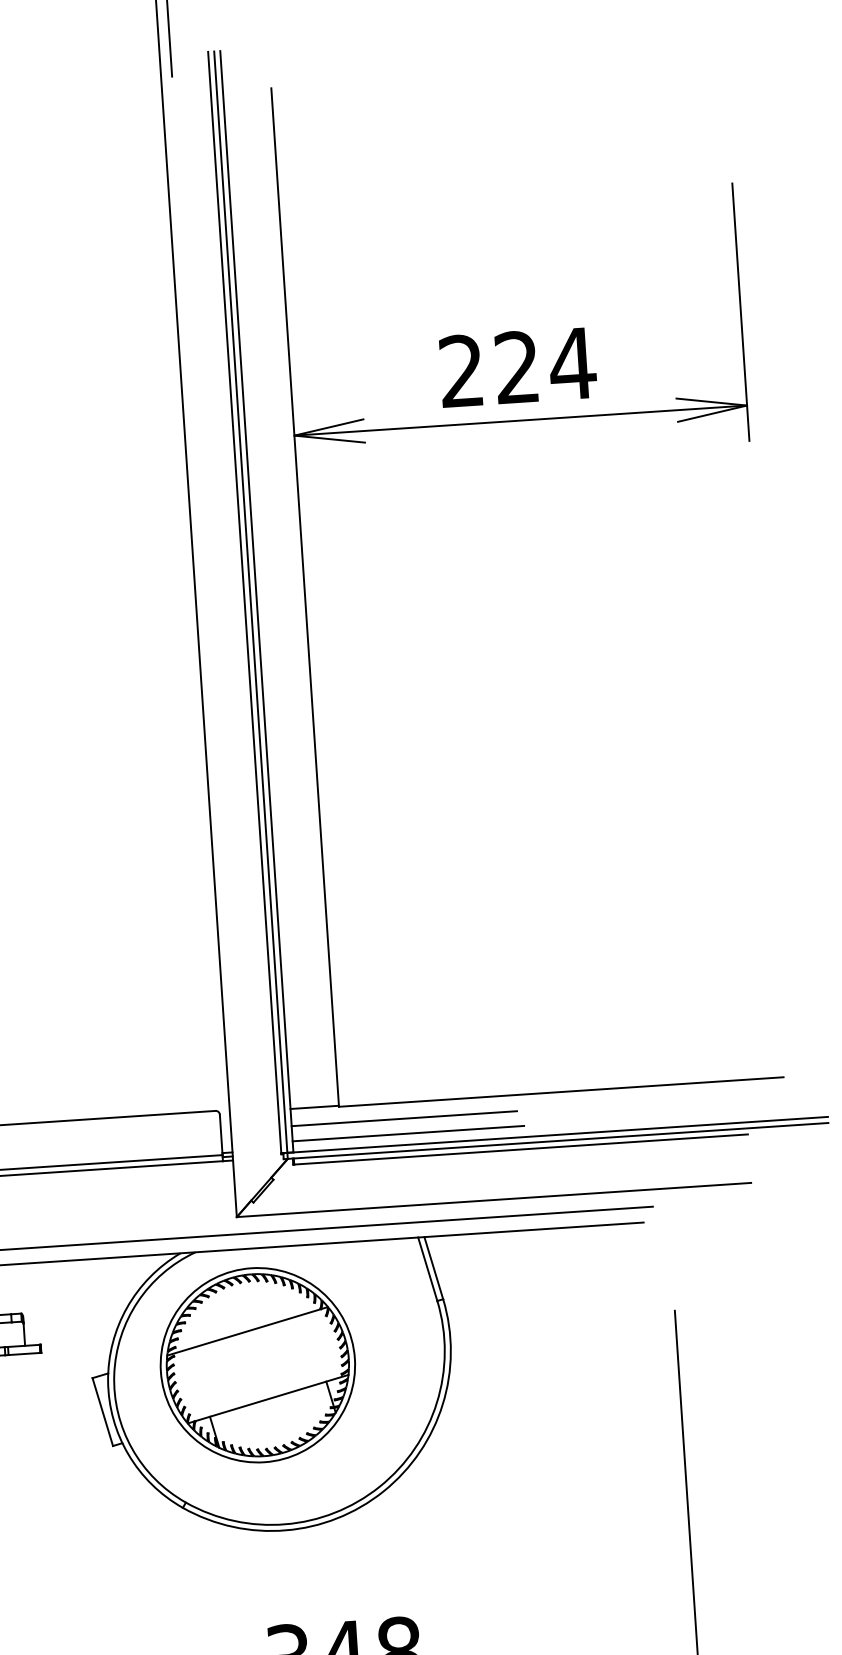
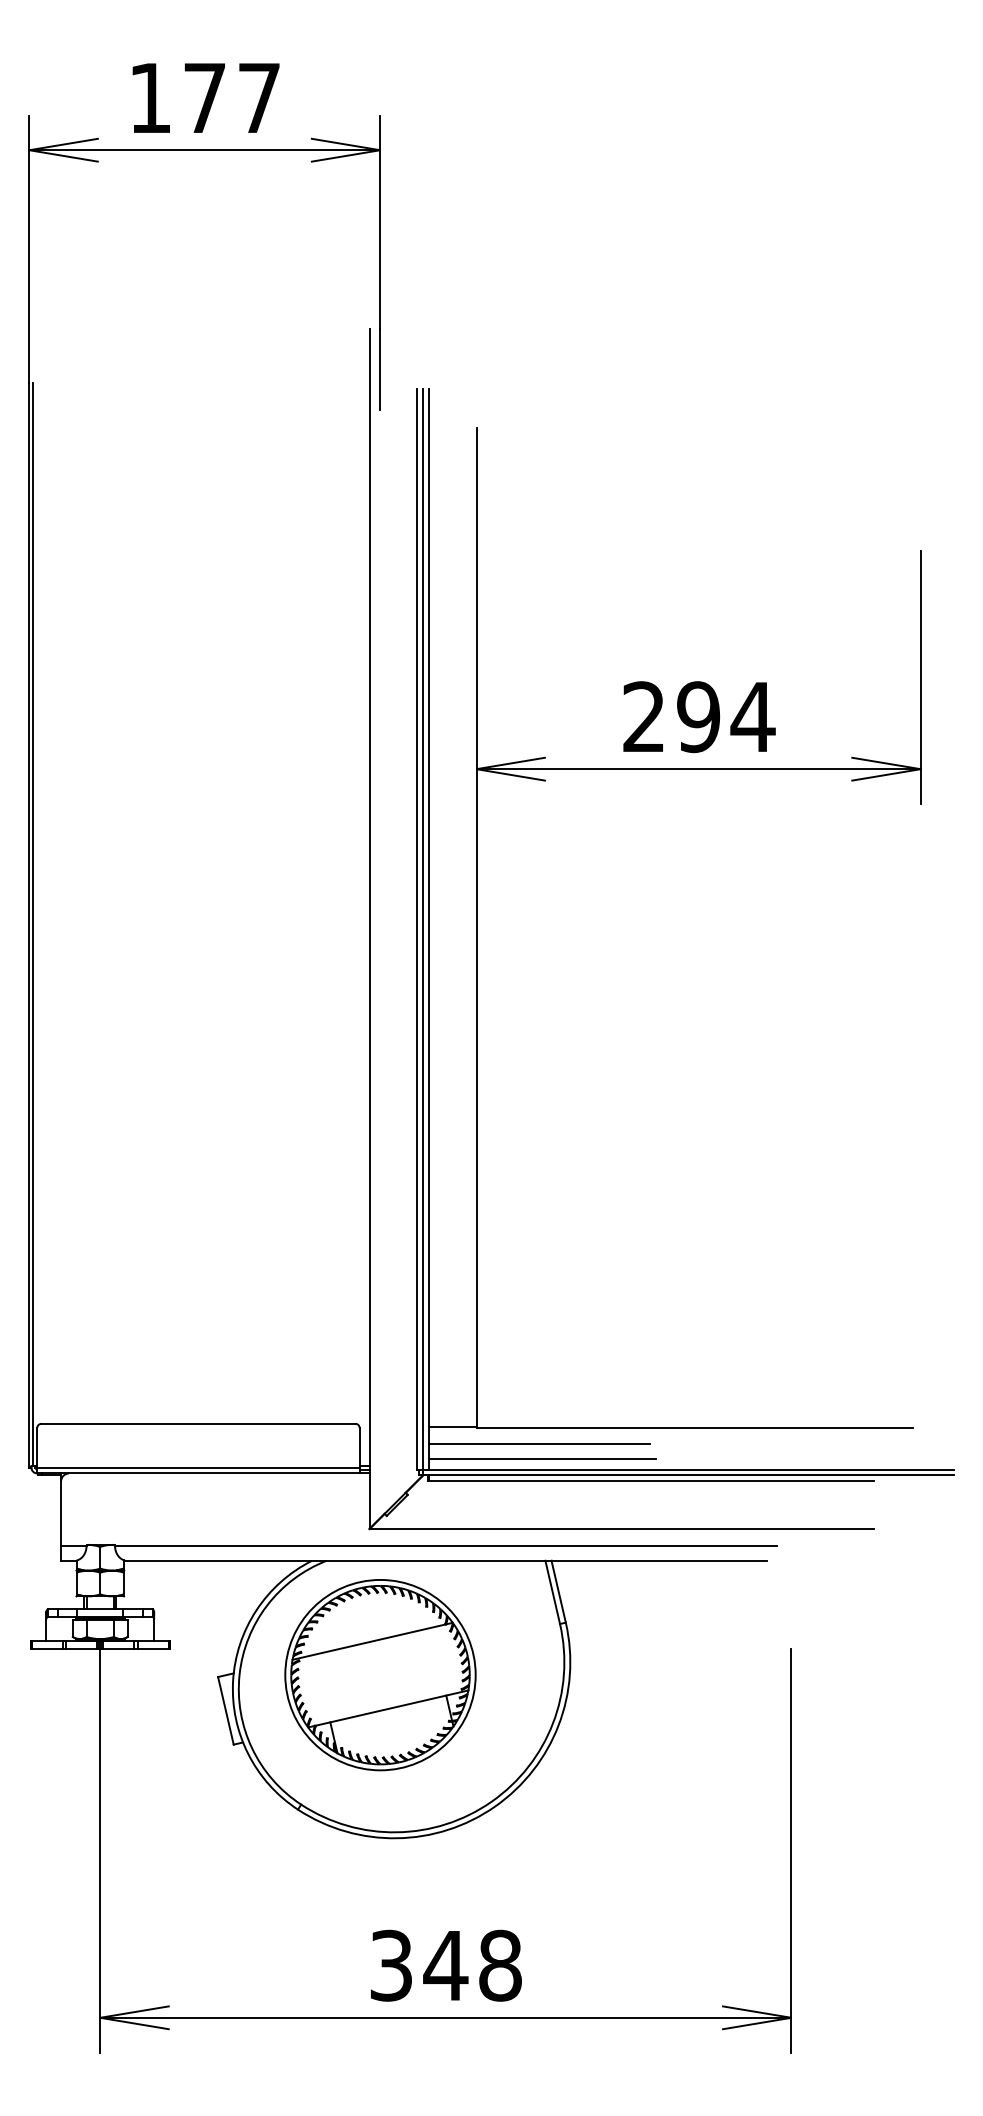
text: (517, 367) -> (698, 717), 224 -> 294

